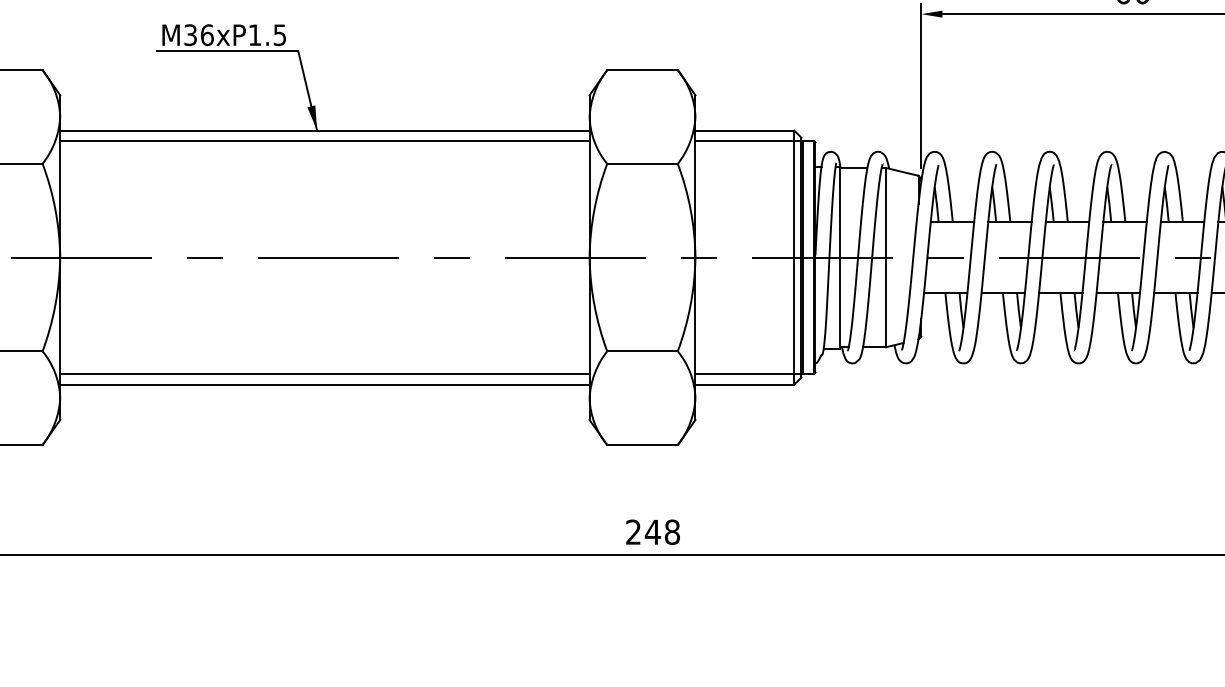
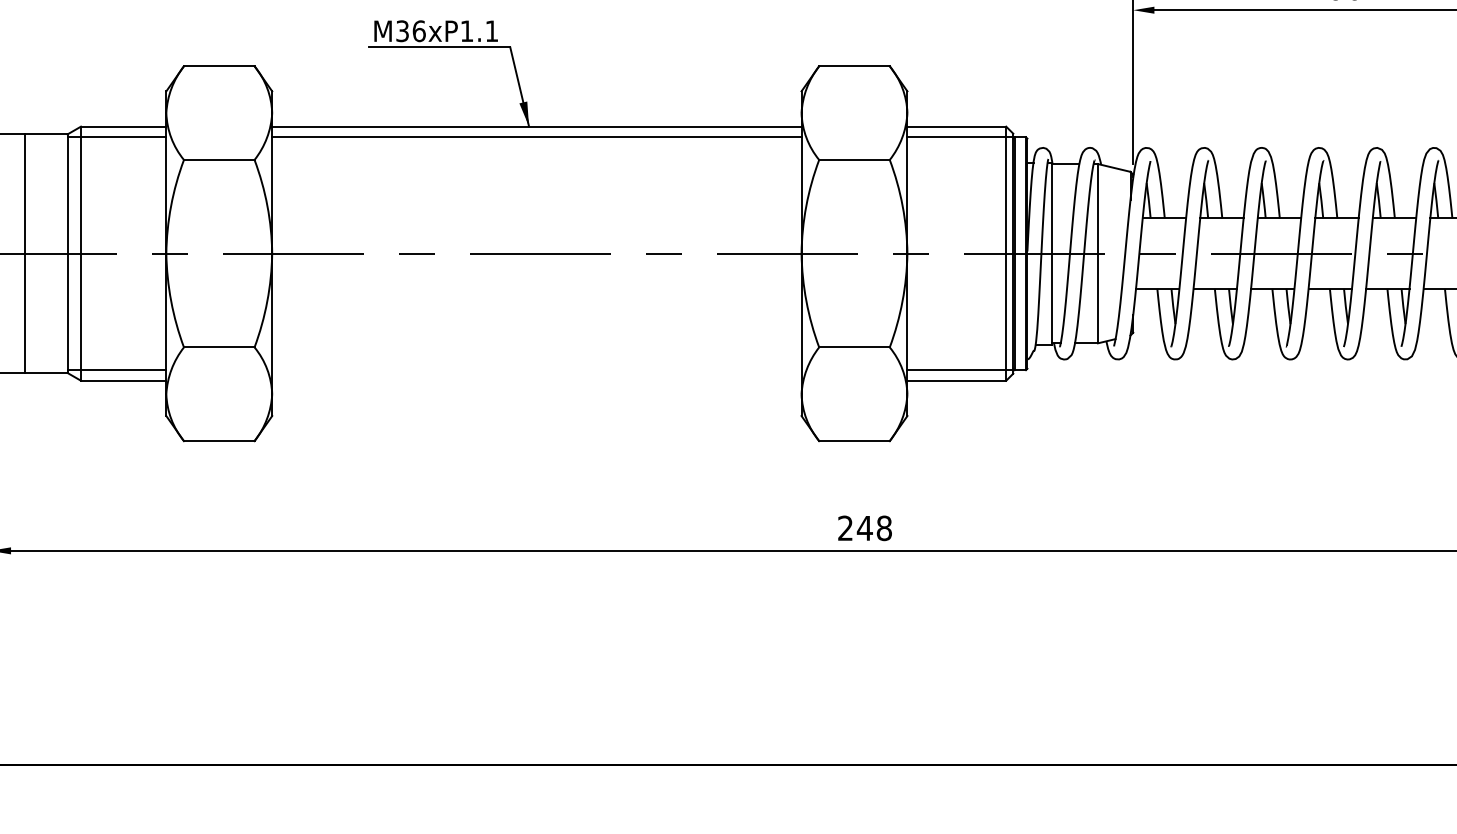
text: (279, 35) -> (491, 31), M36xP1.5 -> M36xP1.1
line: (324, 374) -> (536, 370), removed
line: (324, 384) -> (536, 380), removed

